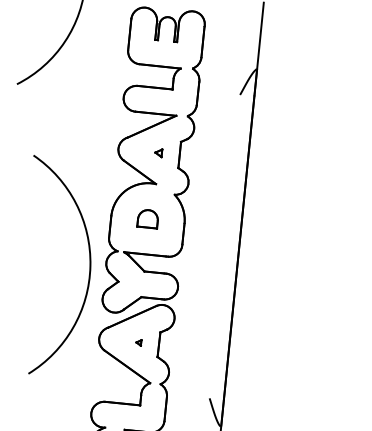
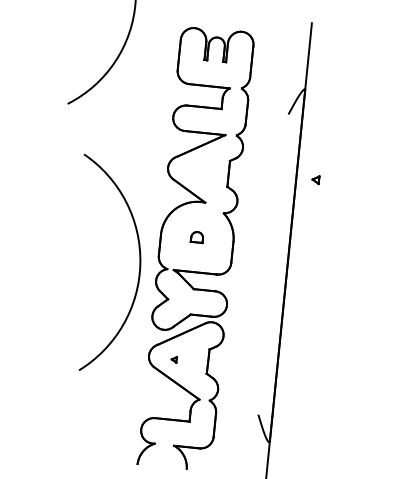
part: (158, 153) -> (315, 180), moved
part: (147, 219) -> (196, 237), size x0.6
arc: (89, 263) -> (139, 261), moved
part: (138, 342) -> (173, 359), moved

